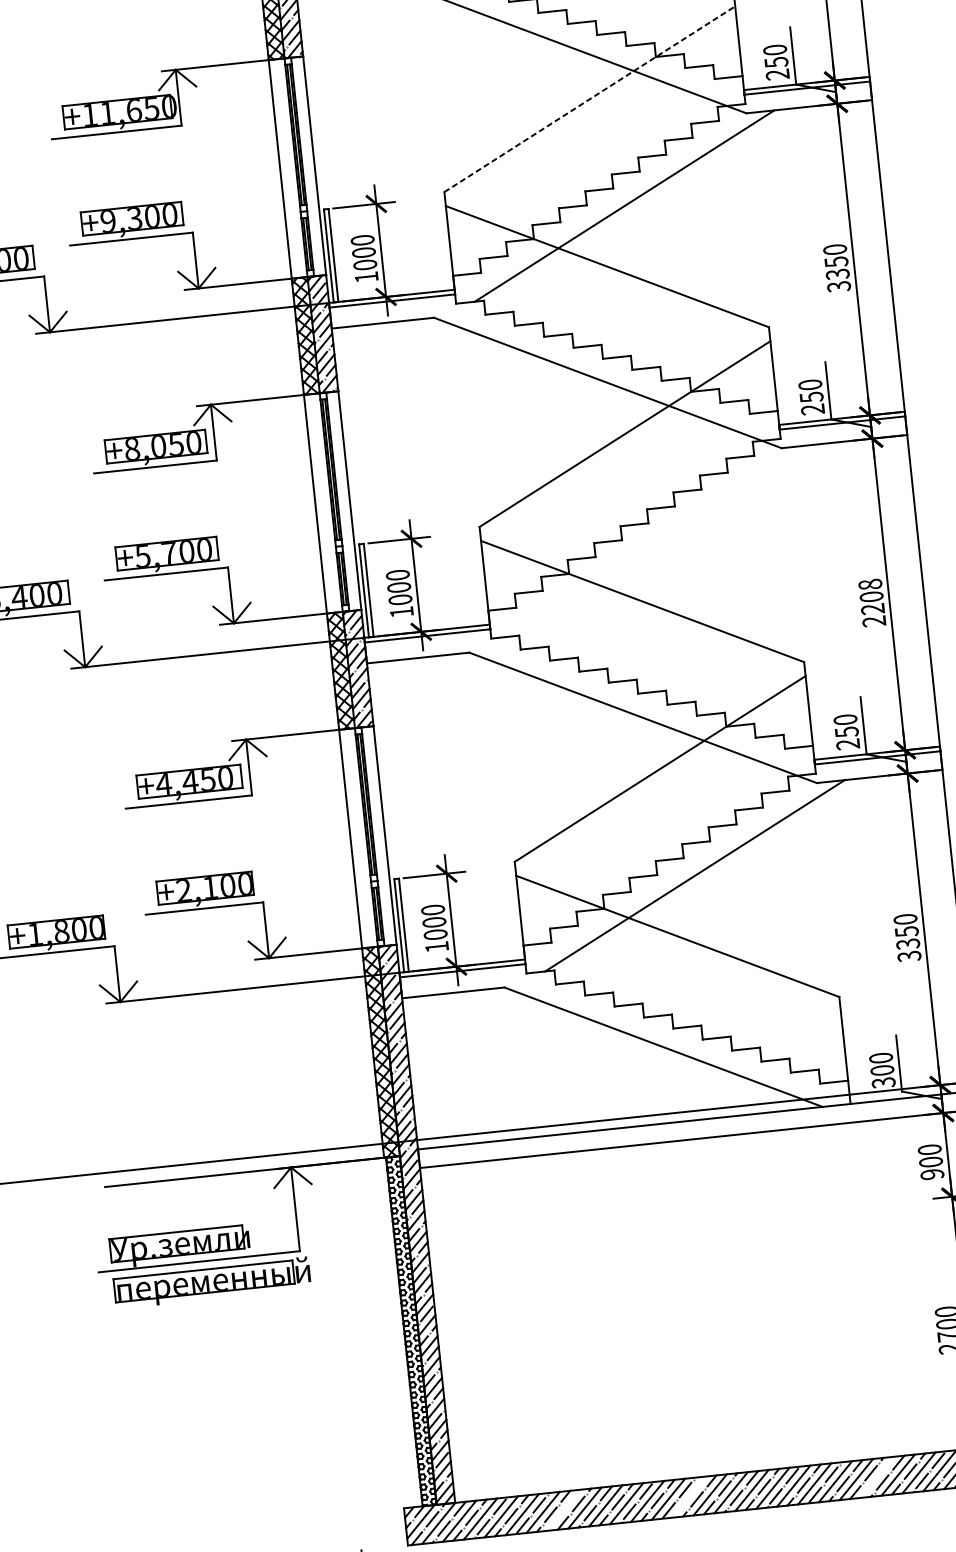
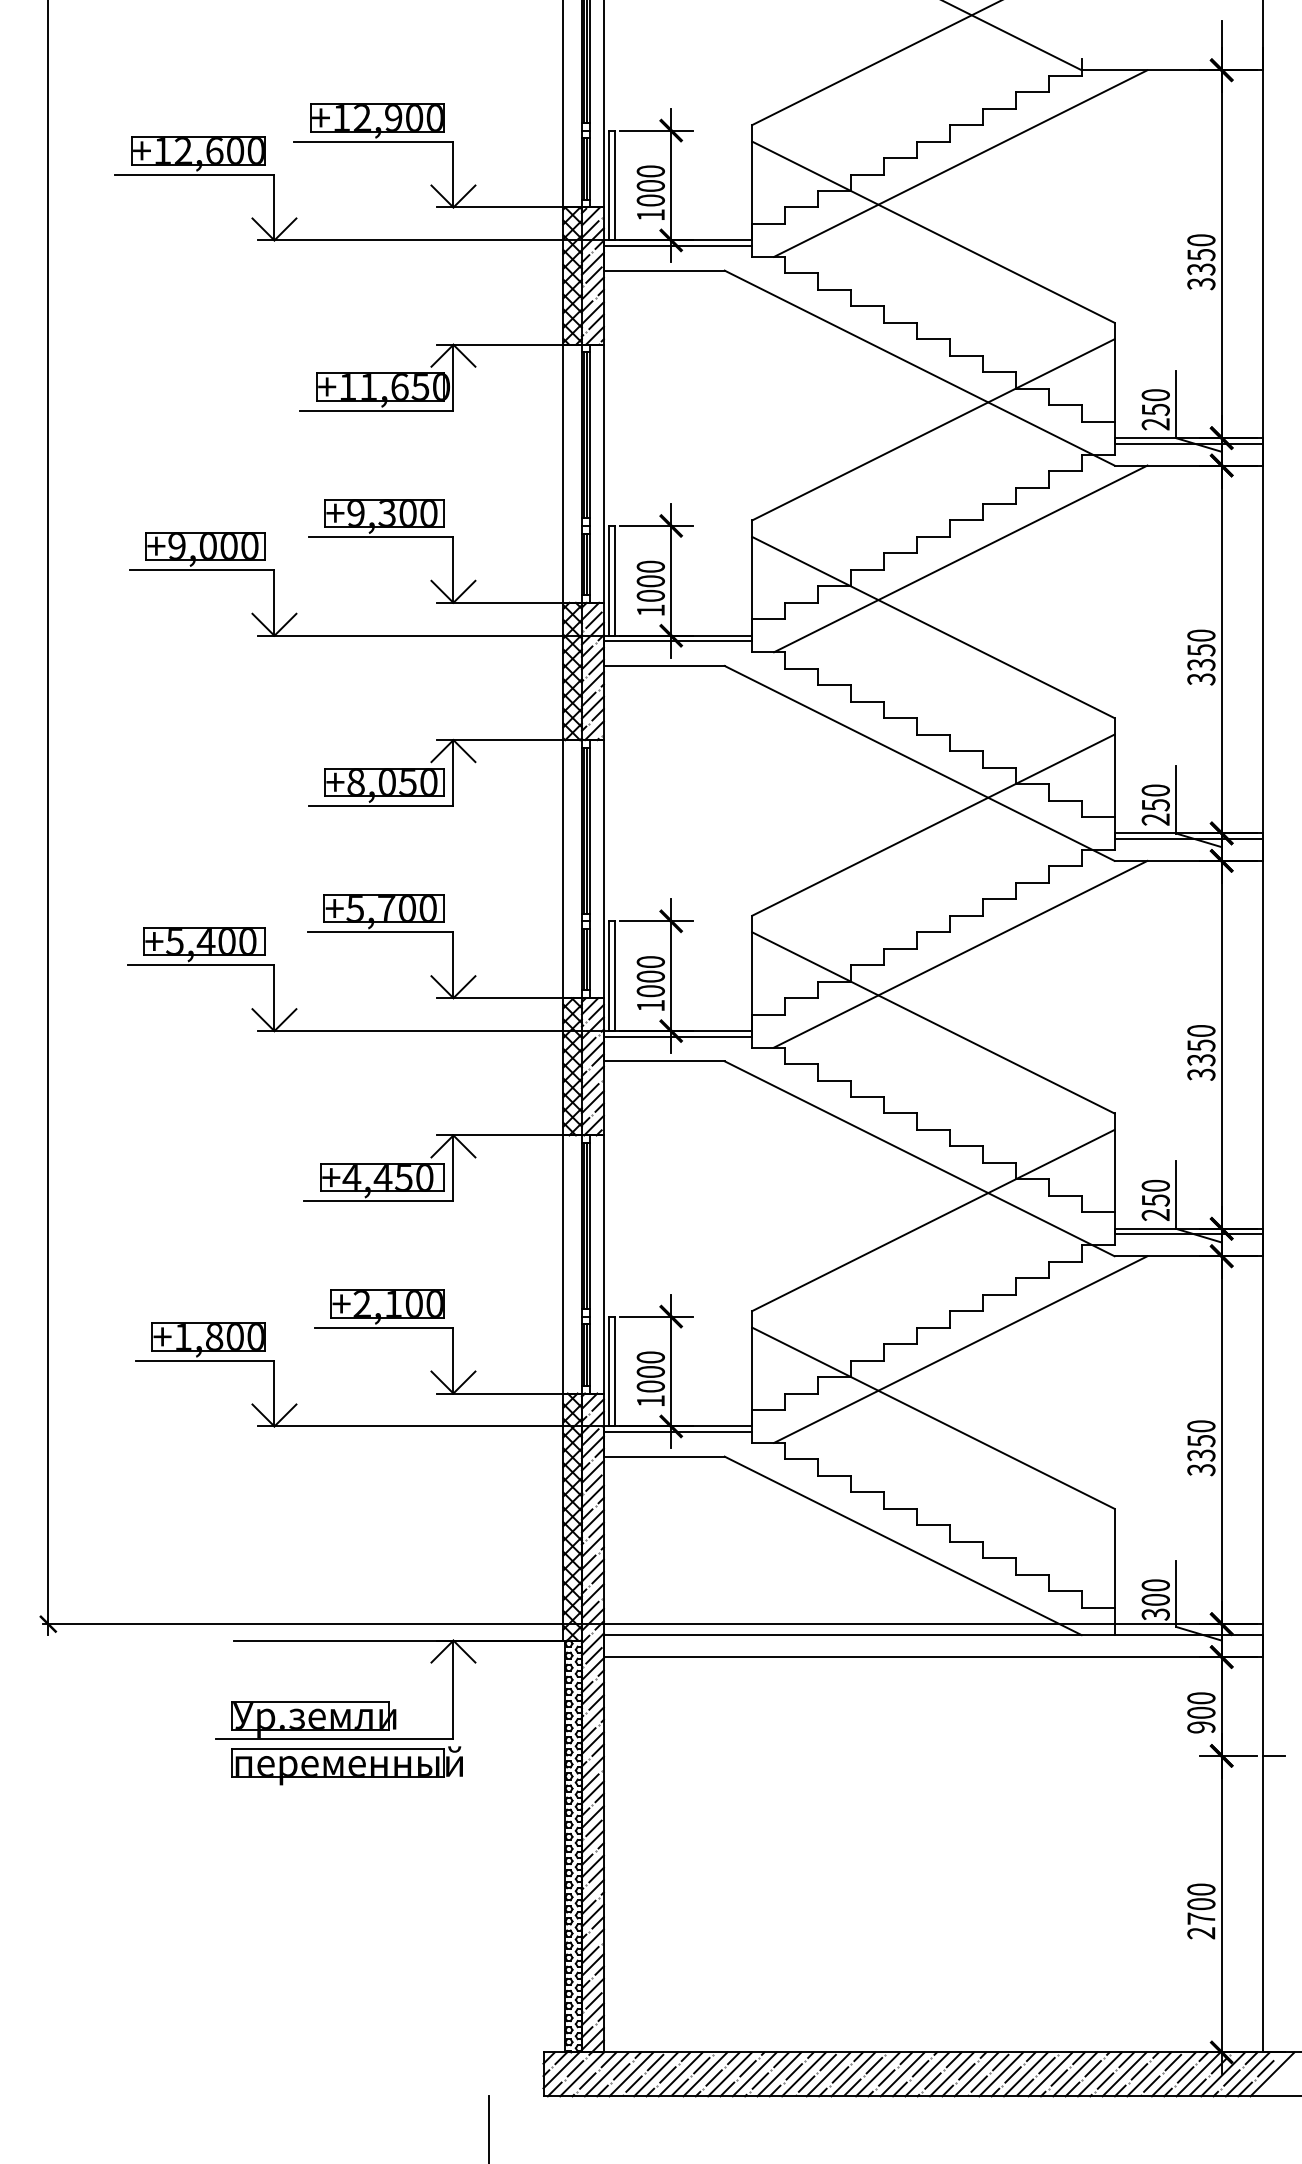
line: (589, 98) -> (933, 429), dashed -> solid
line: (659, 540) -> (960, 953), added
text: (872, 602) -> (1201, 1052), 2208 -> 3350
line: (876, 1477) -> (1099, 2074), added
line: (689, 1497) -> (878, 2074), added
line: (564, 1510) -> (730, 2074), added

